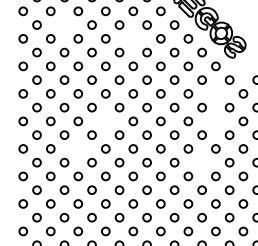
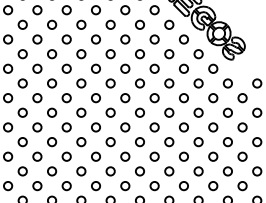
circle: (64, 24) -> (52, 24), added
circle: (133, 38) -> (125, 39), added
circle: (215, 93) -> (212, 97), added
circle: (105, 121) -> (95, 127), added
circle: (215, 121) -> (212, 127), added
circle: (78, 148) -> (66, 156), added
circle: (201, 162) -> (197, 171), added

